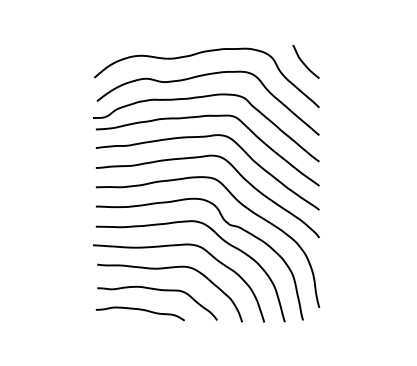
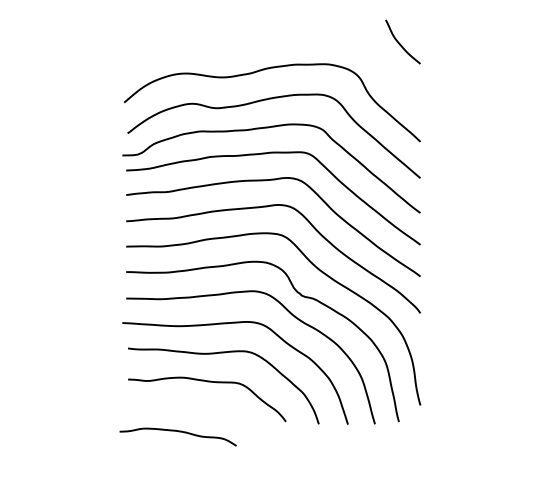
curve: (304, 62) -> (400, 42), moved
curve: (139, 310) -> (177, 432), moved

